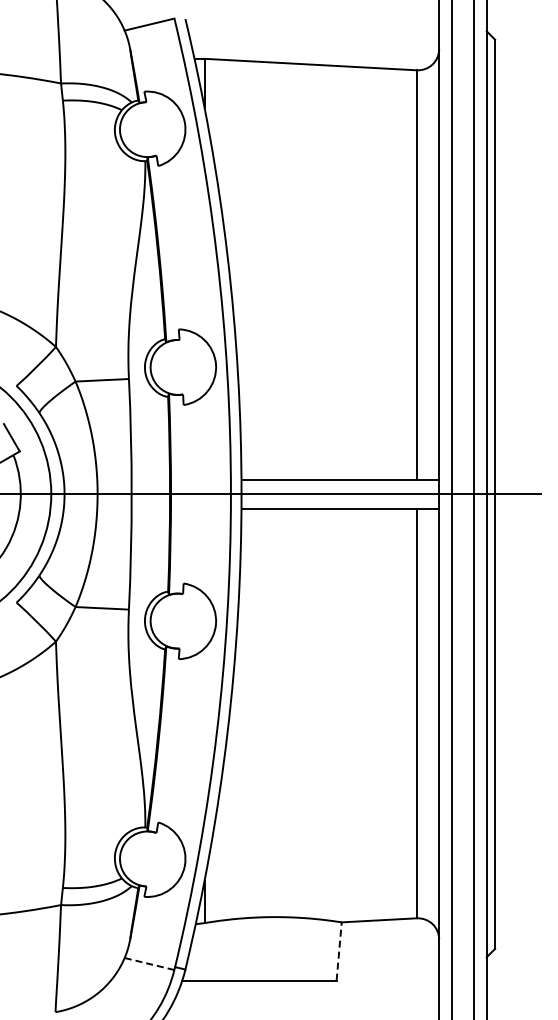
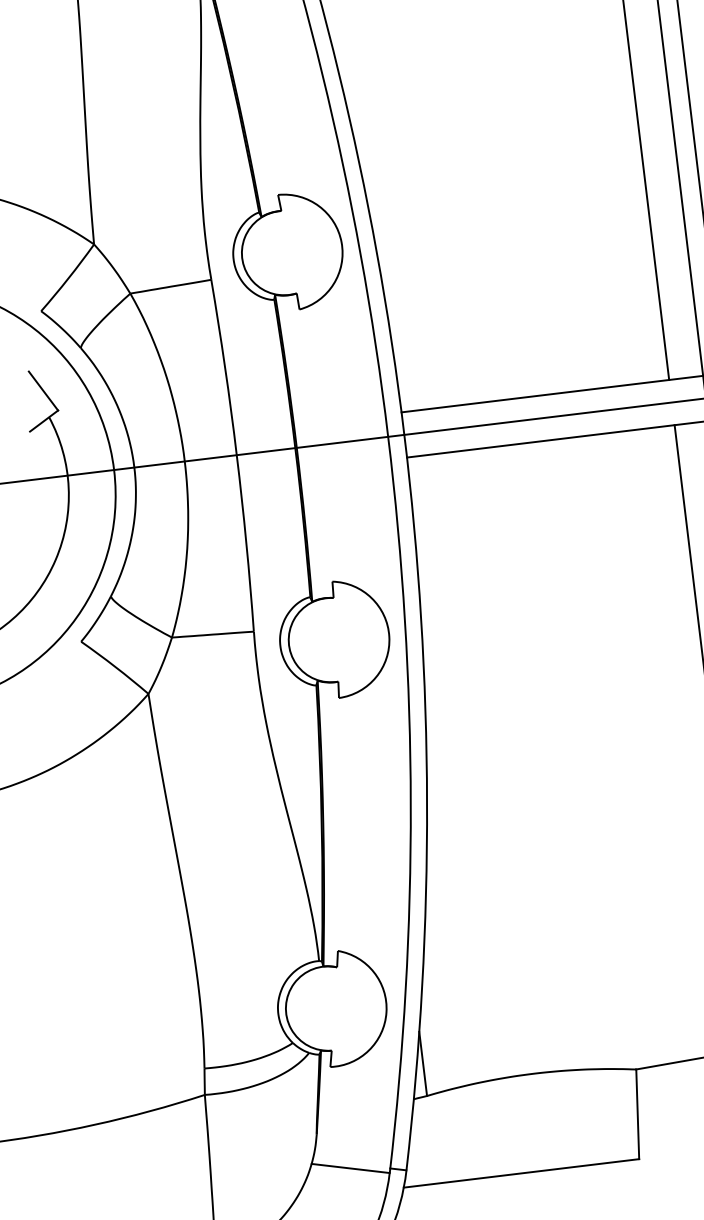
line: (339, 950) -> (638, 1112), dashed -> solid
line: (149, 964) -> (350, 1169), dashed -> solid

